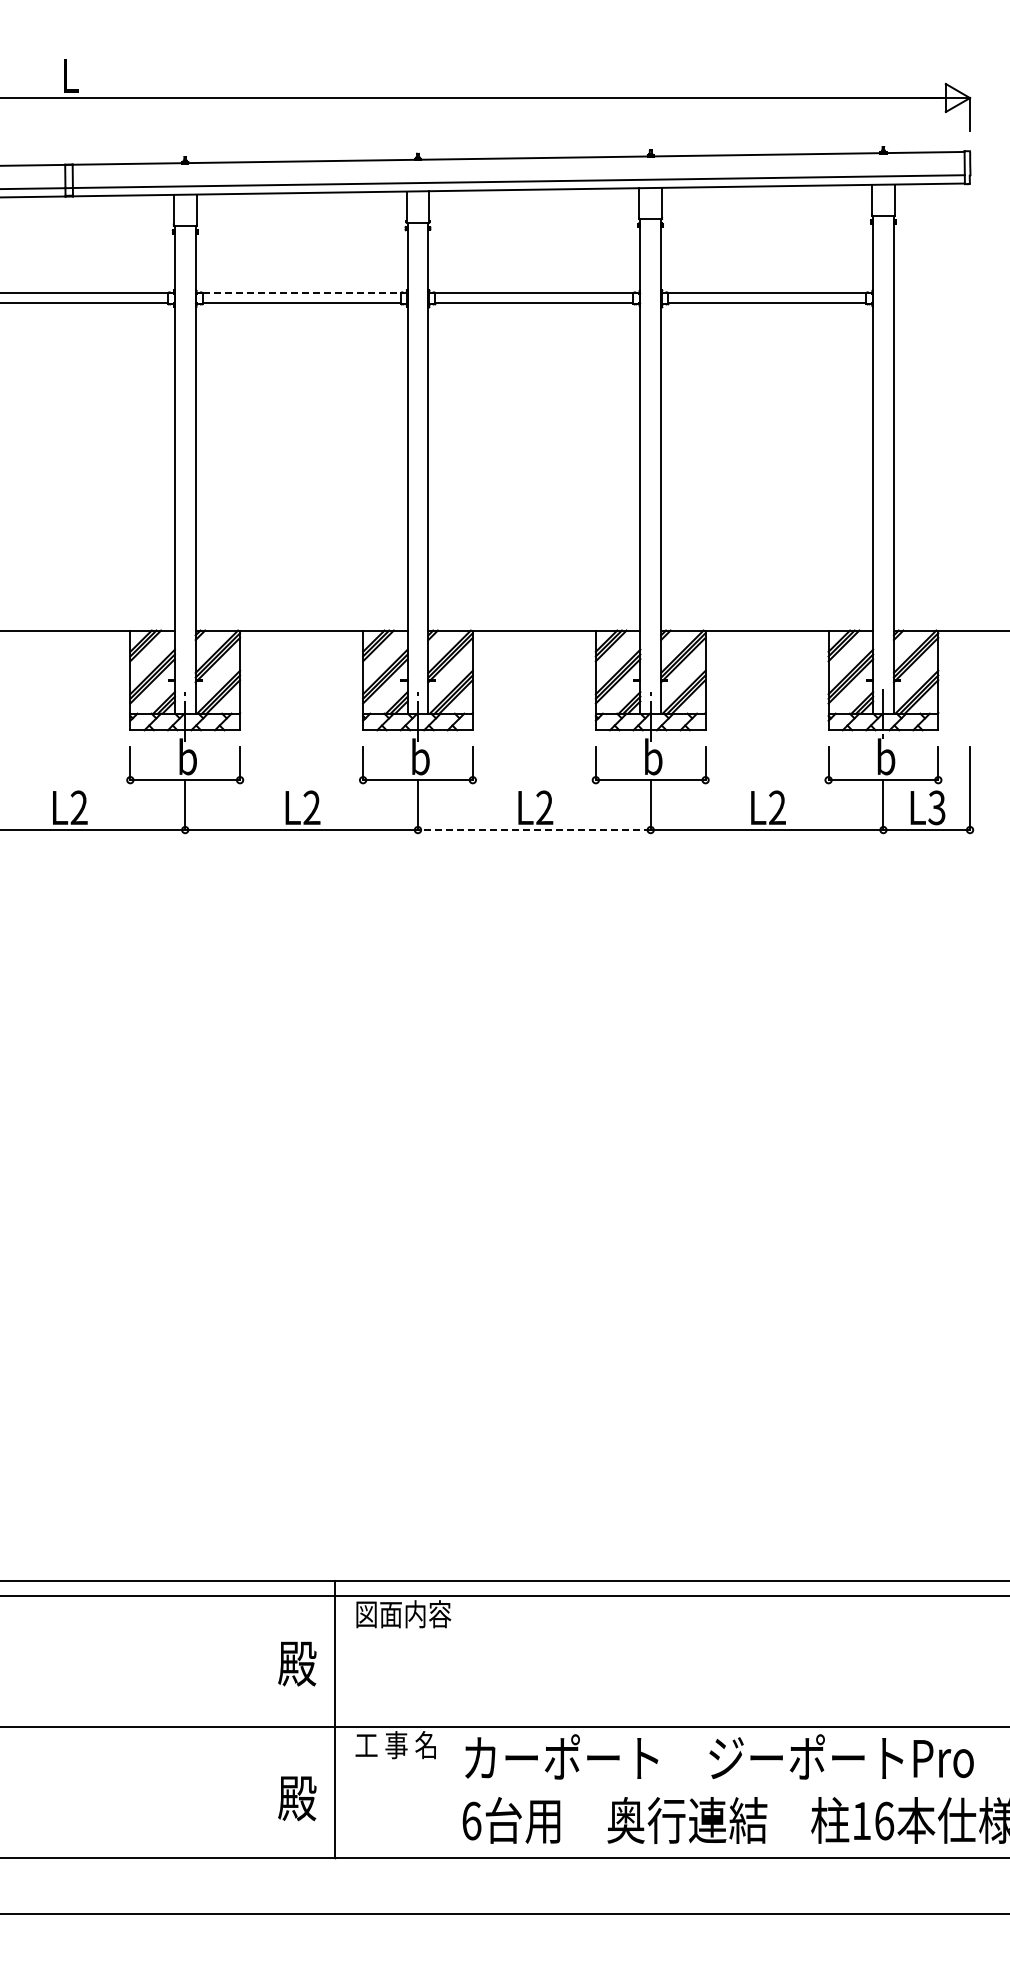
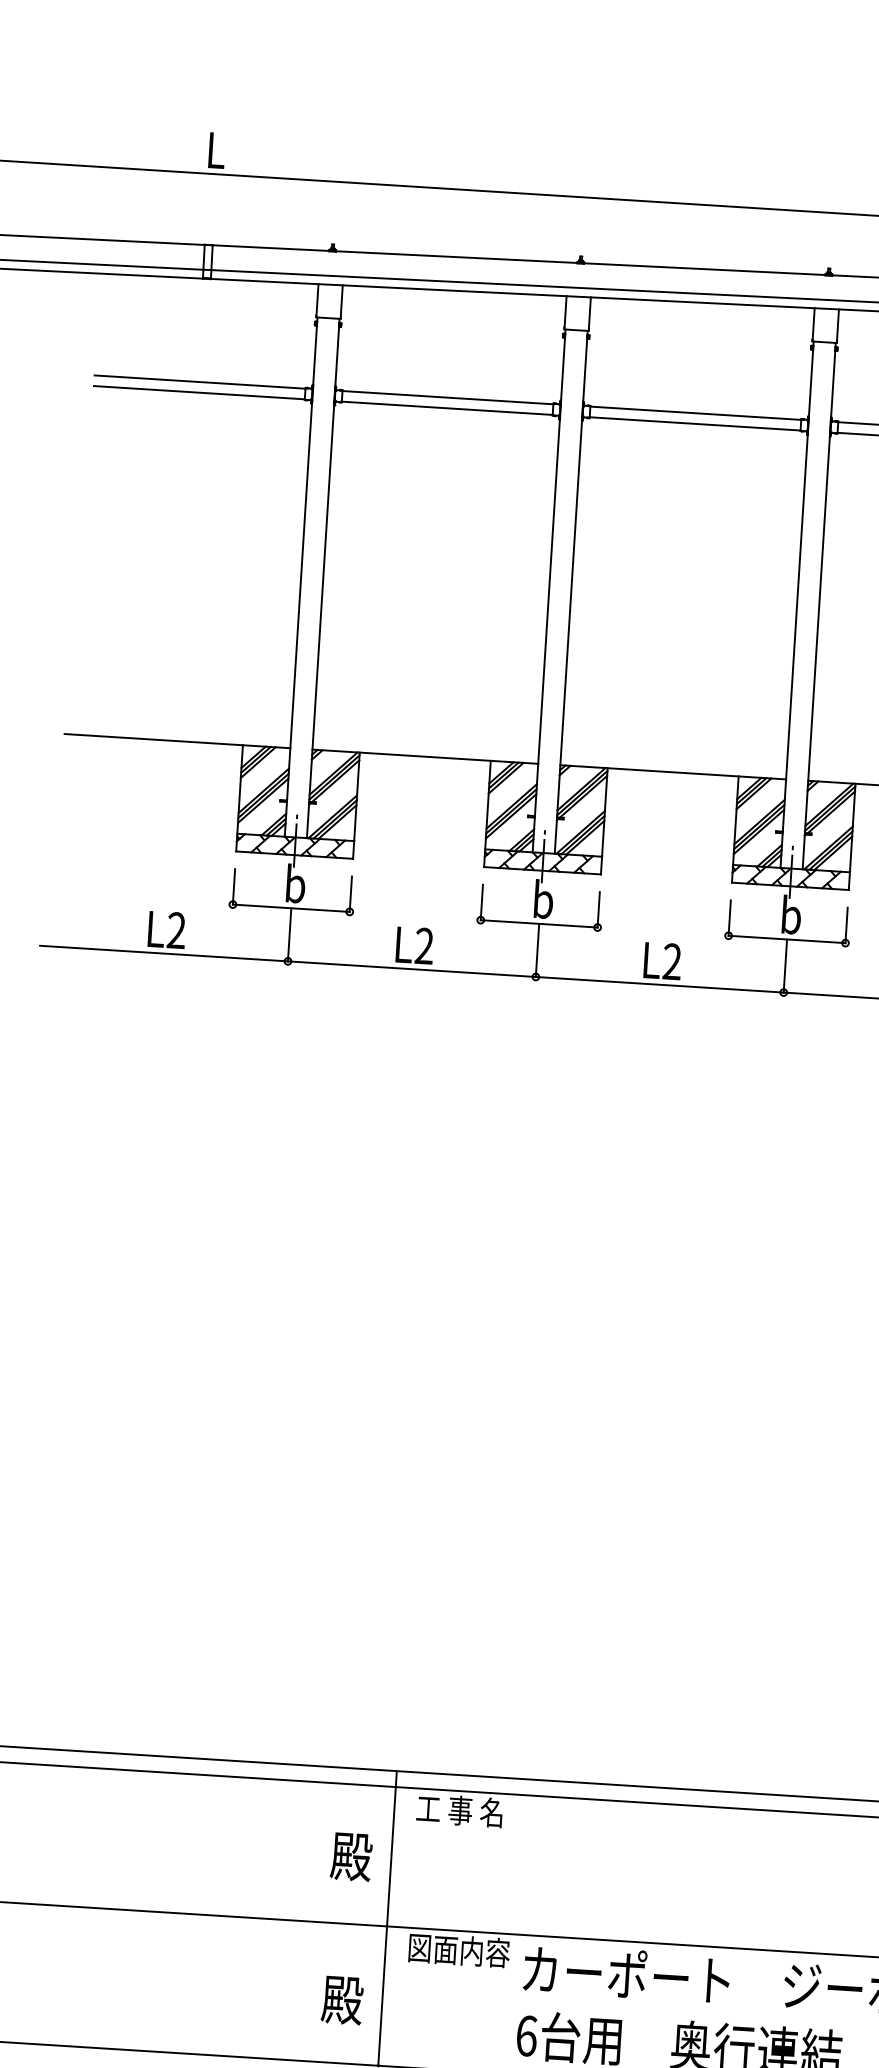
line: (301, 293) -> (447, 397), dashed -> solid
line: (533, 830) -> (658, 985), dashed -> solid
text: (403, 1614) -> (467, 1811), 図面内容 -> 工 事 名
text: (403, 1745) -> (459, 1950), 工 事 名 -> 図面内容

